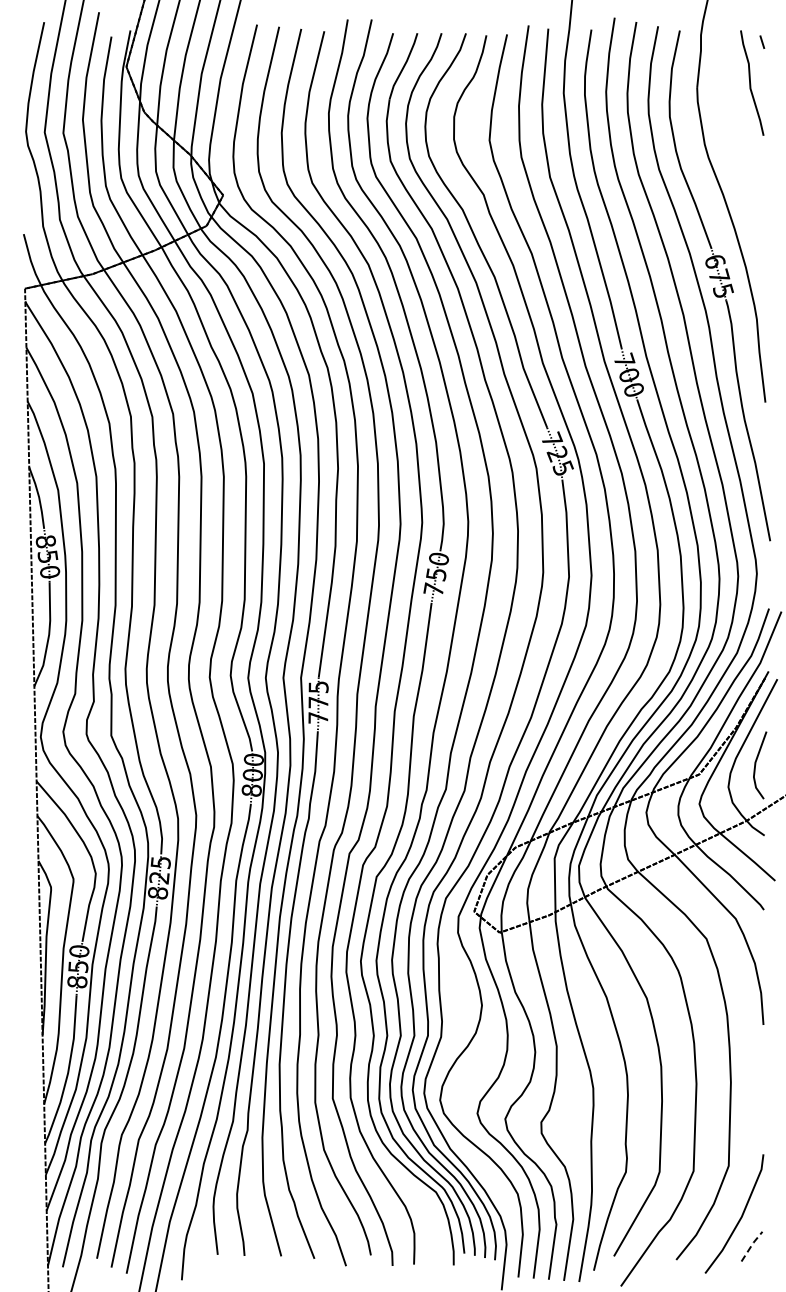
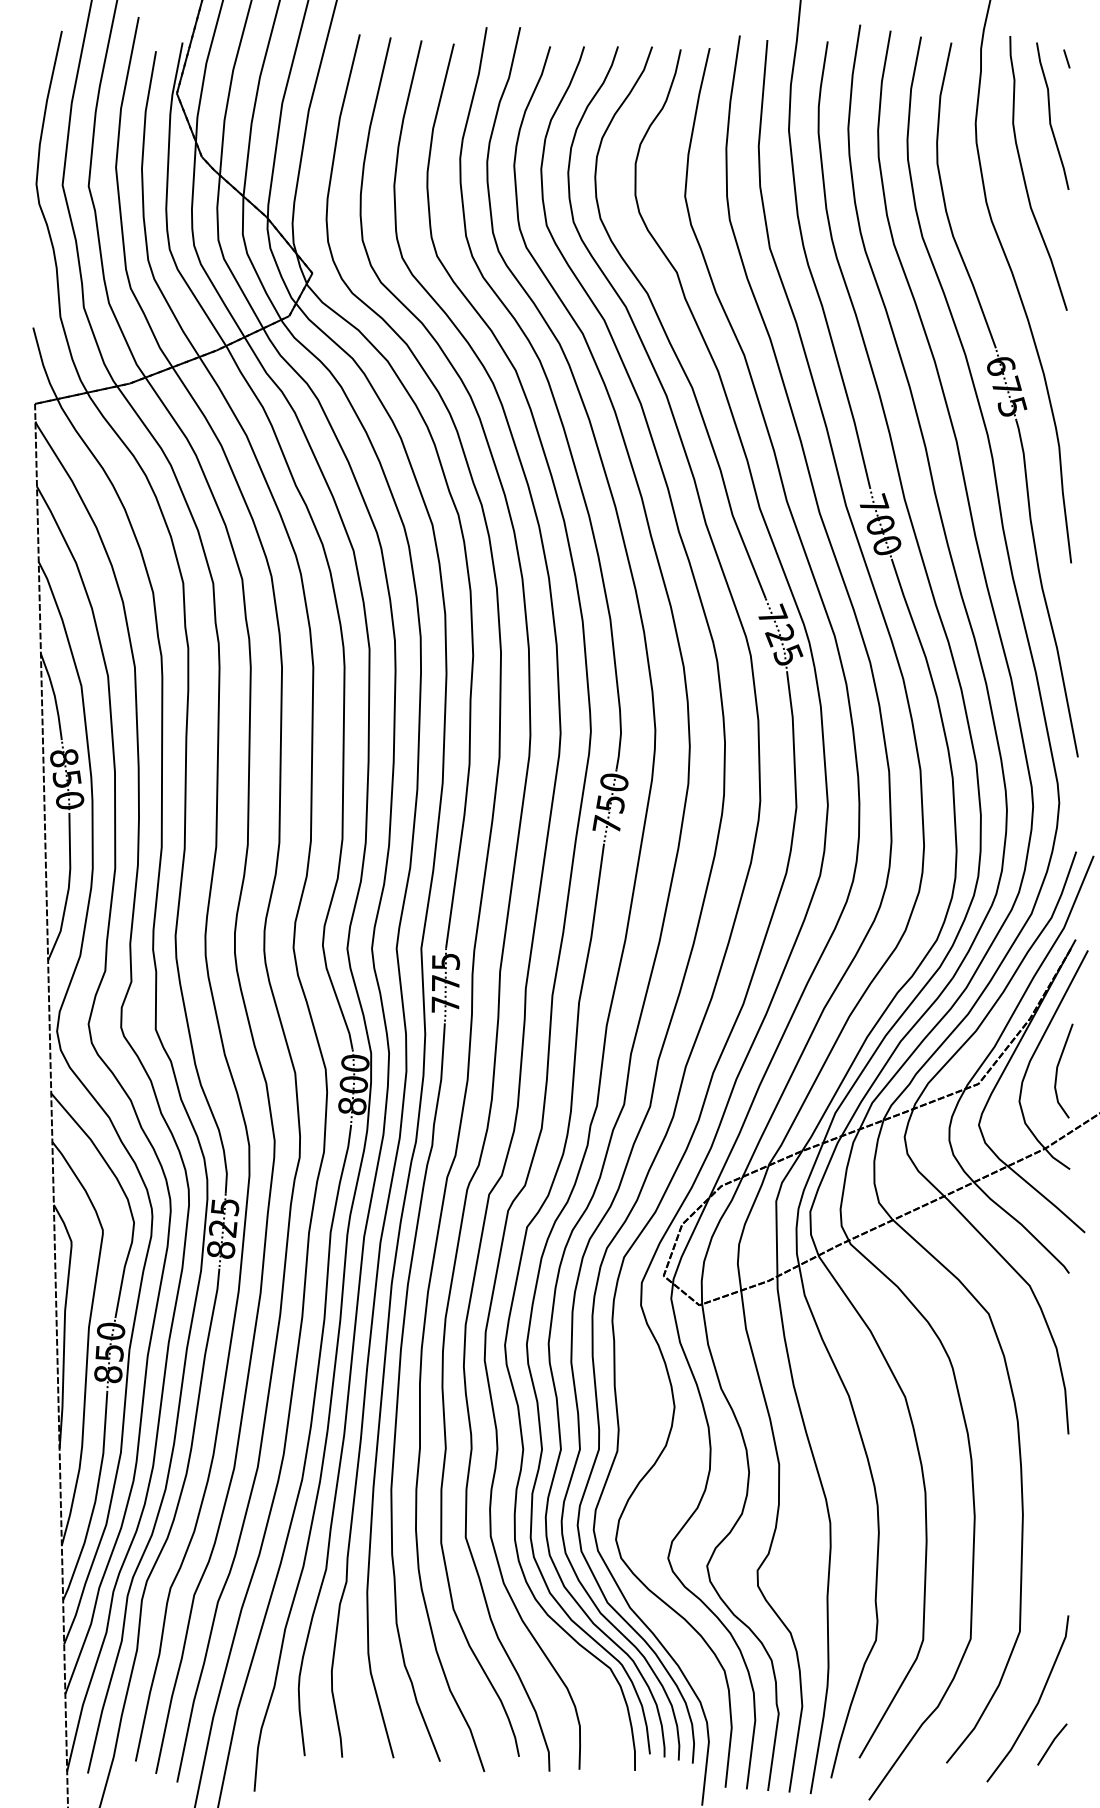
curve: (732, 125) -> (1025, 175), added
line: (752, 1245) -> (1053, 1743), dashed -> solid

